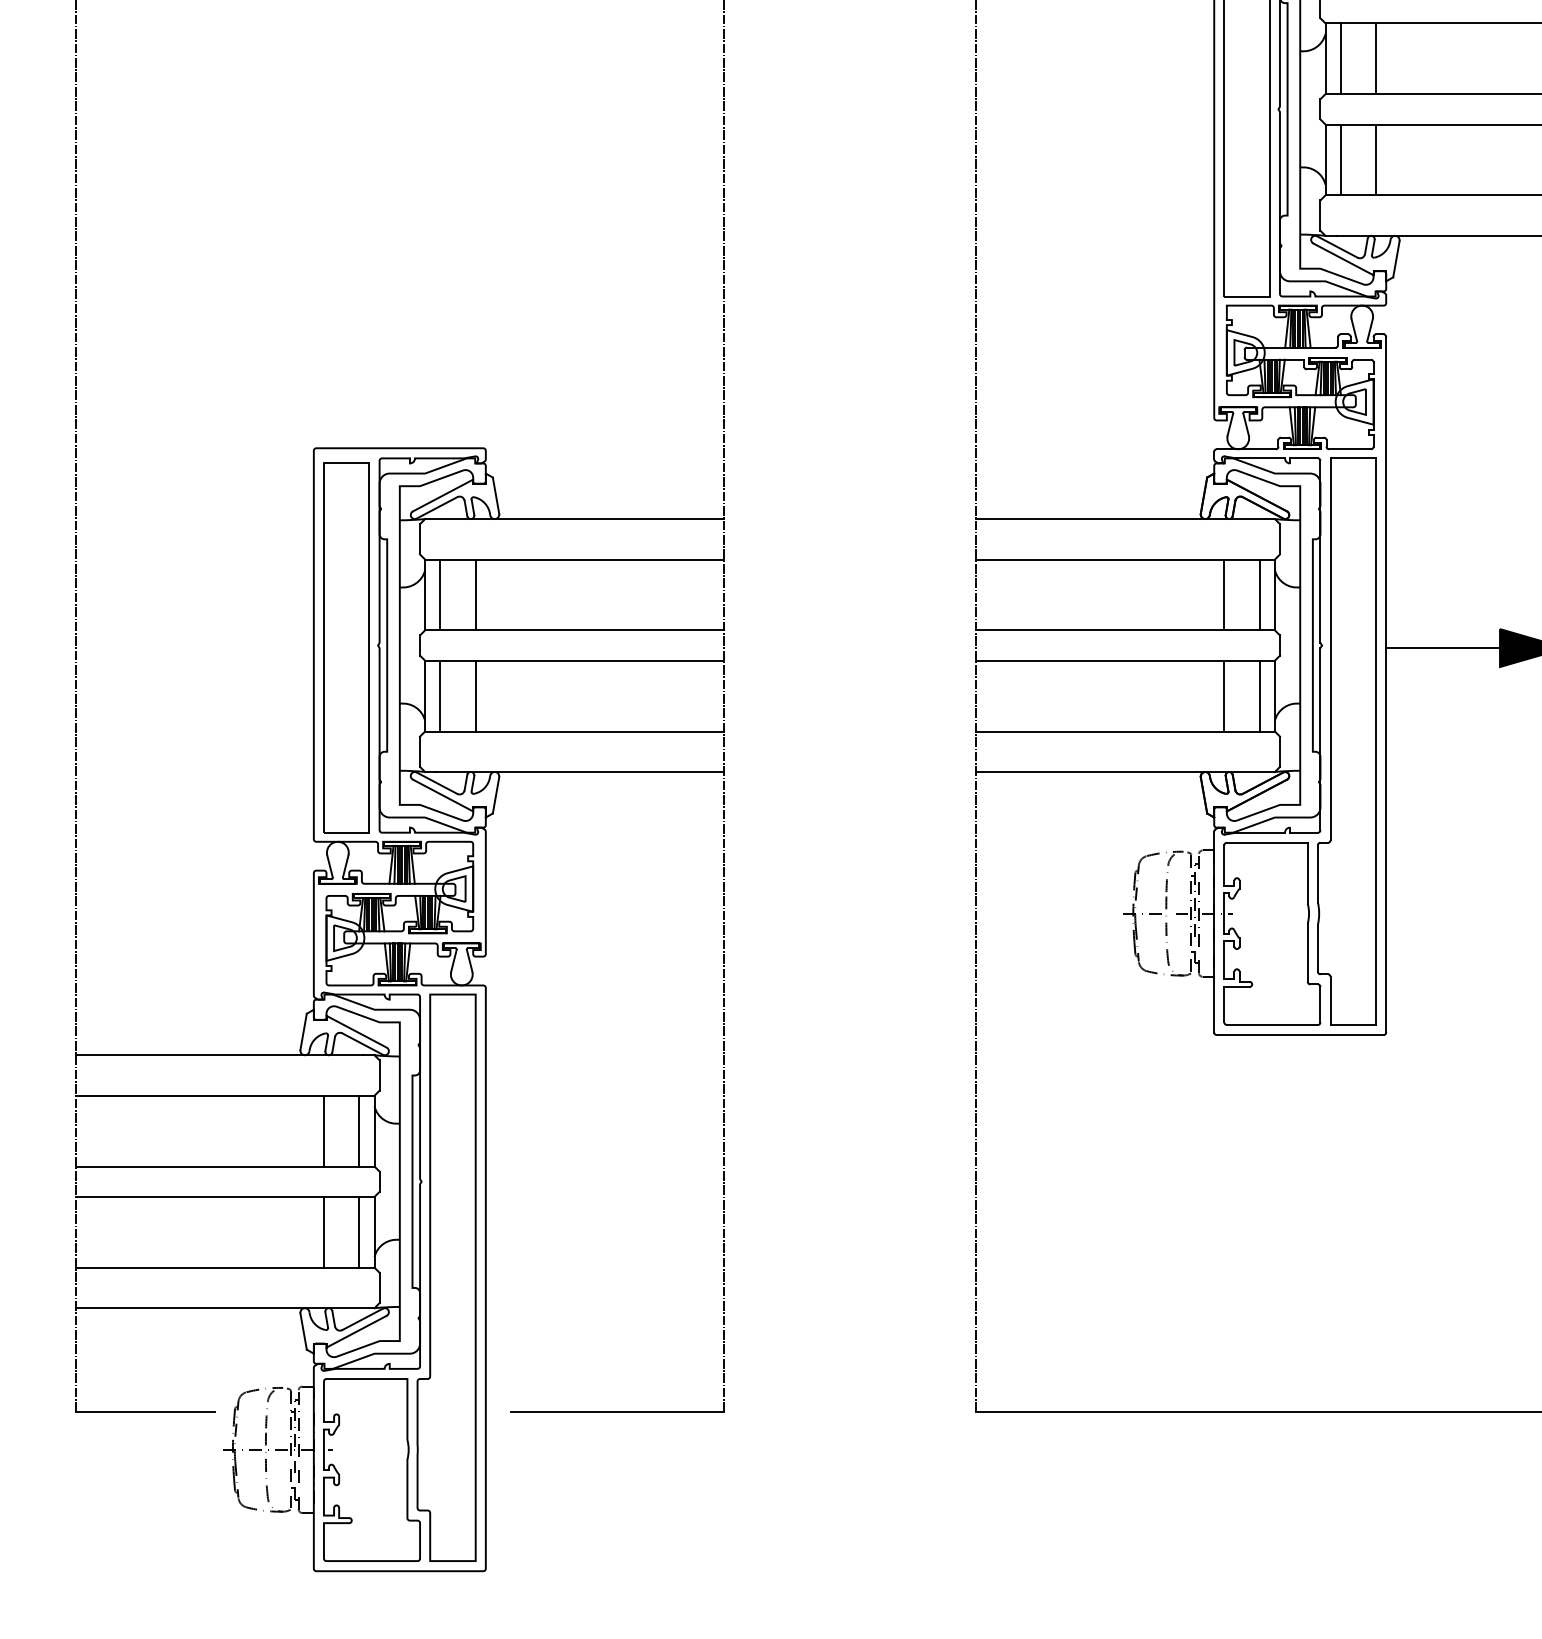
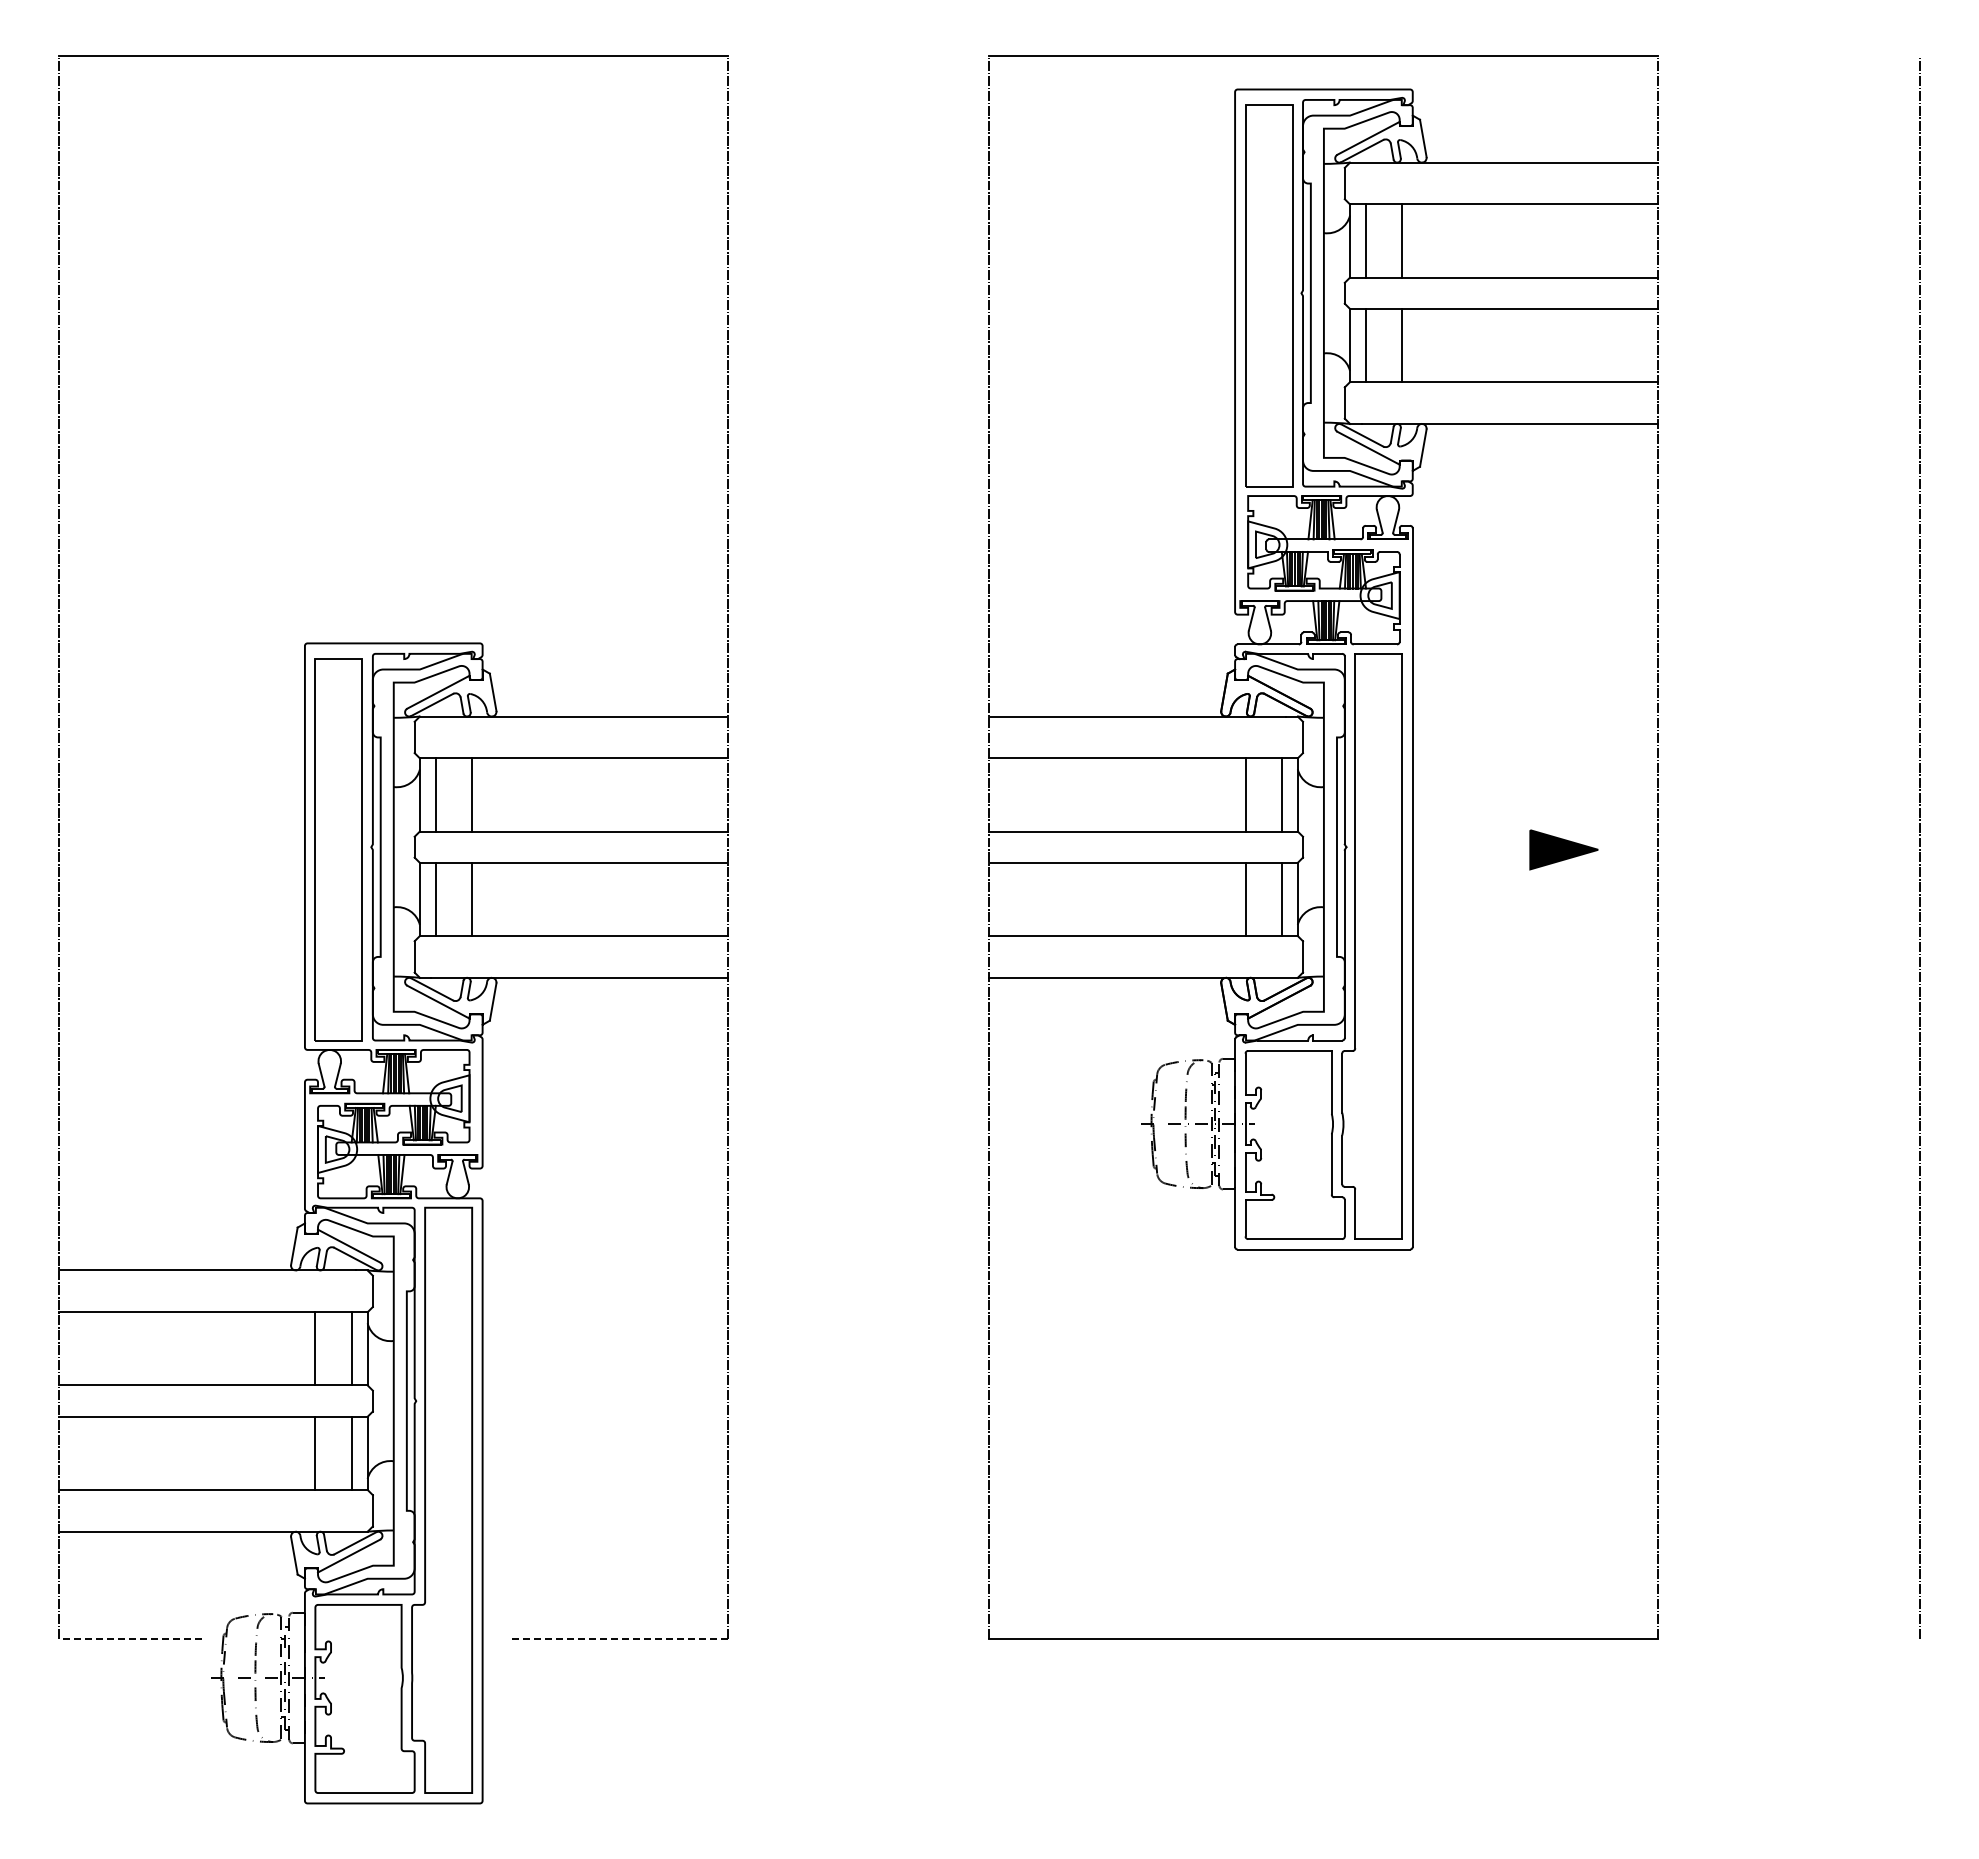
line: (1443, 647) -> (1471, 849), removed
line: (144, 1411) -> (130, 1638), solid -> dashed
line: (617, 1411) -> (618, 1638), solid -> dashed

